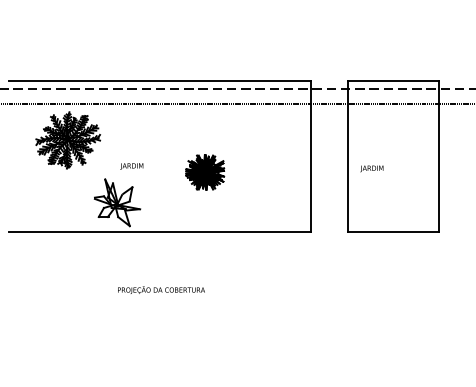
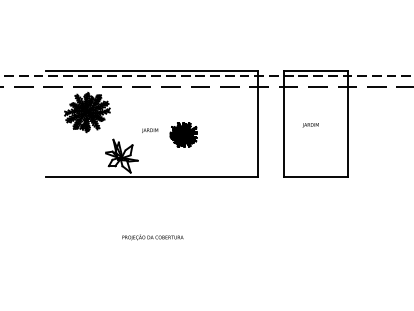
text: (132, 166) -> (150, 130), moved
text: (371, 169) -> (310, 125), moved
text: (160, 290) -> (152, 237), moved

